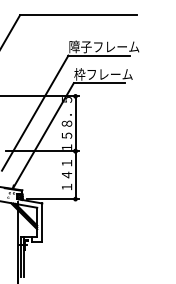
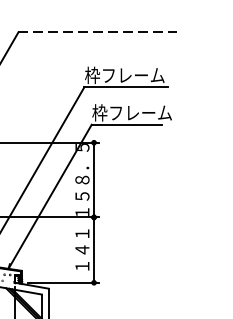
line: (78, 15) -> (98, 32), solid -> dashed
text: (104, 46) -> (133, 74), 障子フレーム -> 枠フレーム

